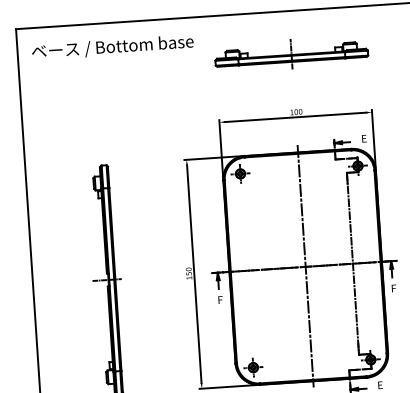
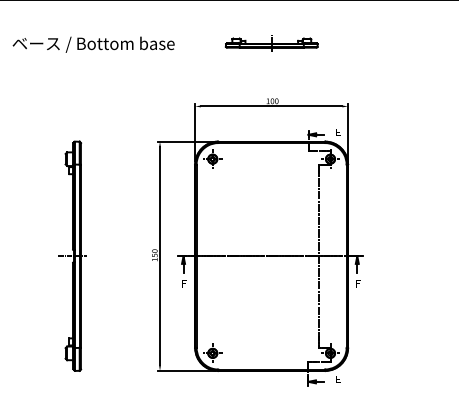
text: (112, 47) -> (93, 44), moved
part: (291, 53) -> (271, 42), size x0.6
line: (305, 266) -> (271, 255), removed

